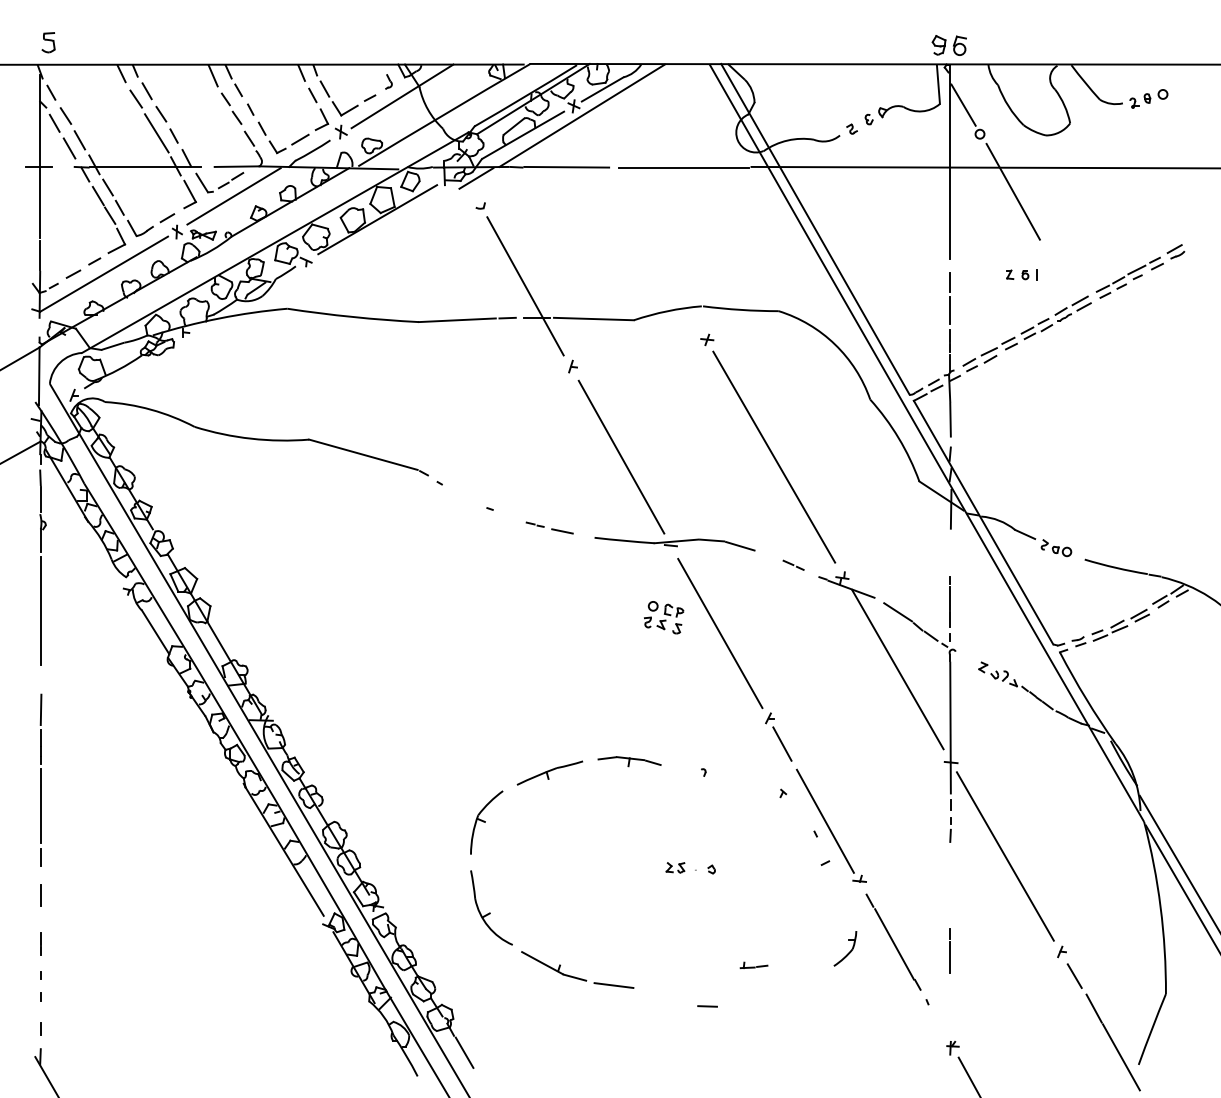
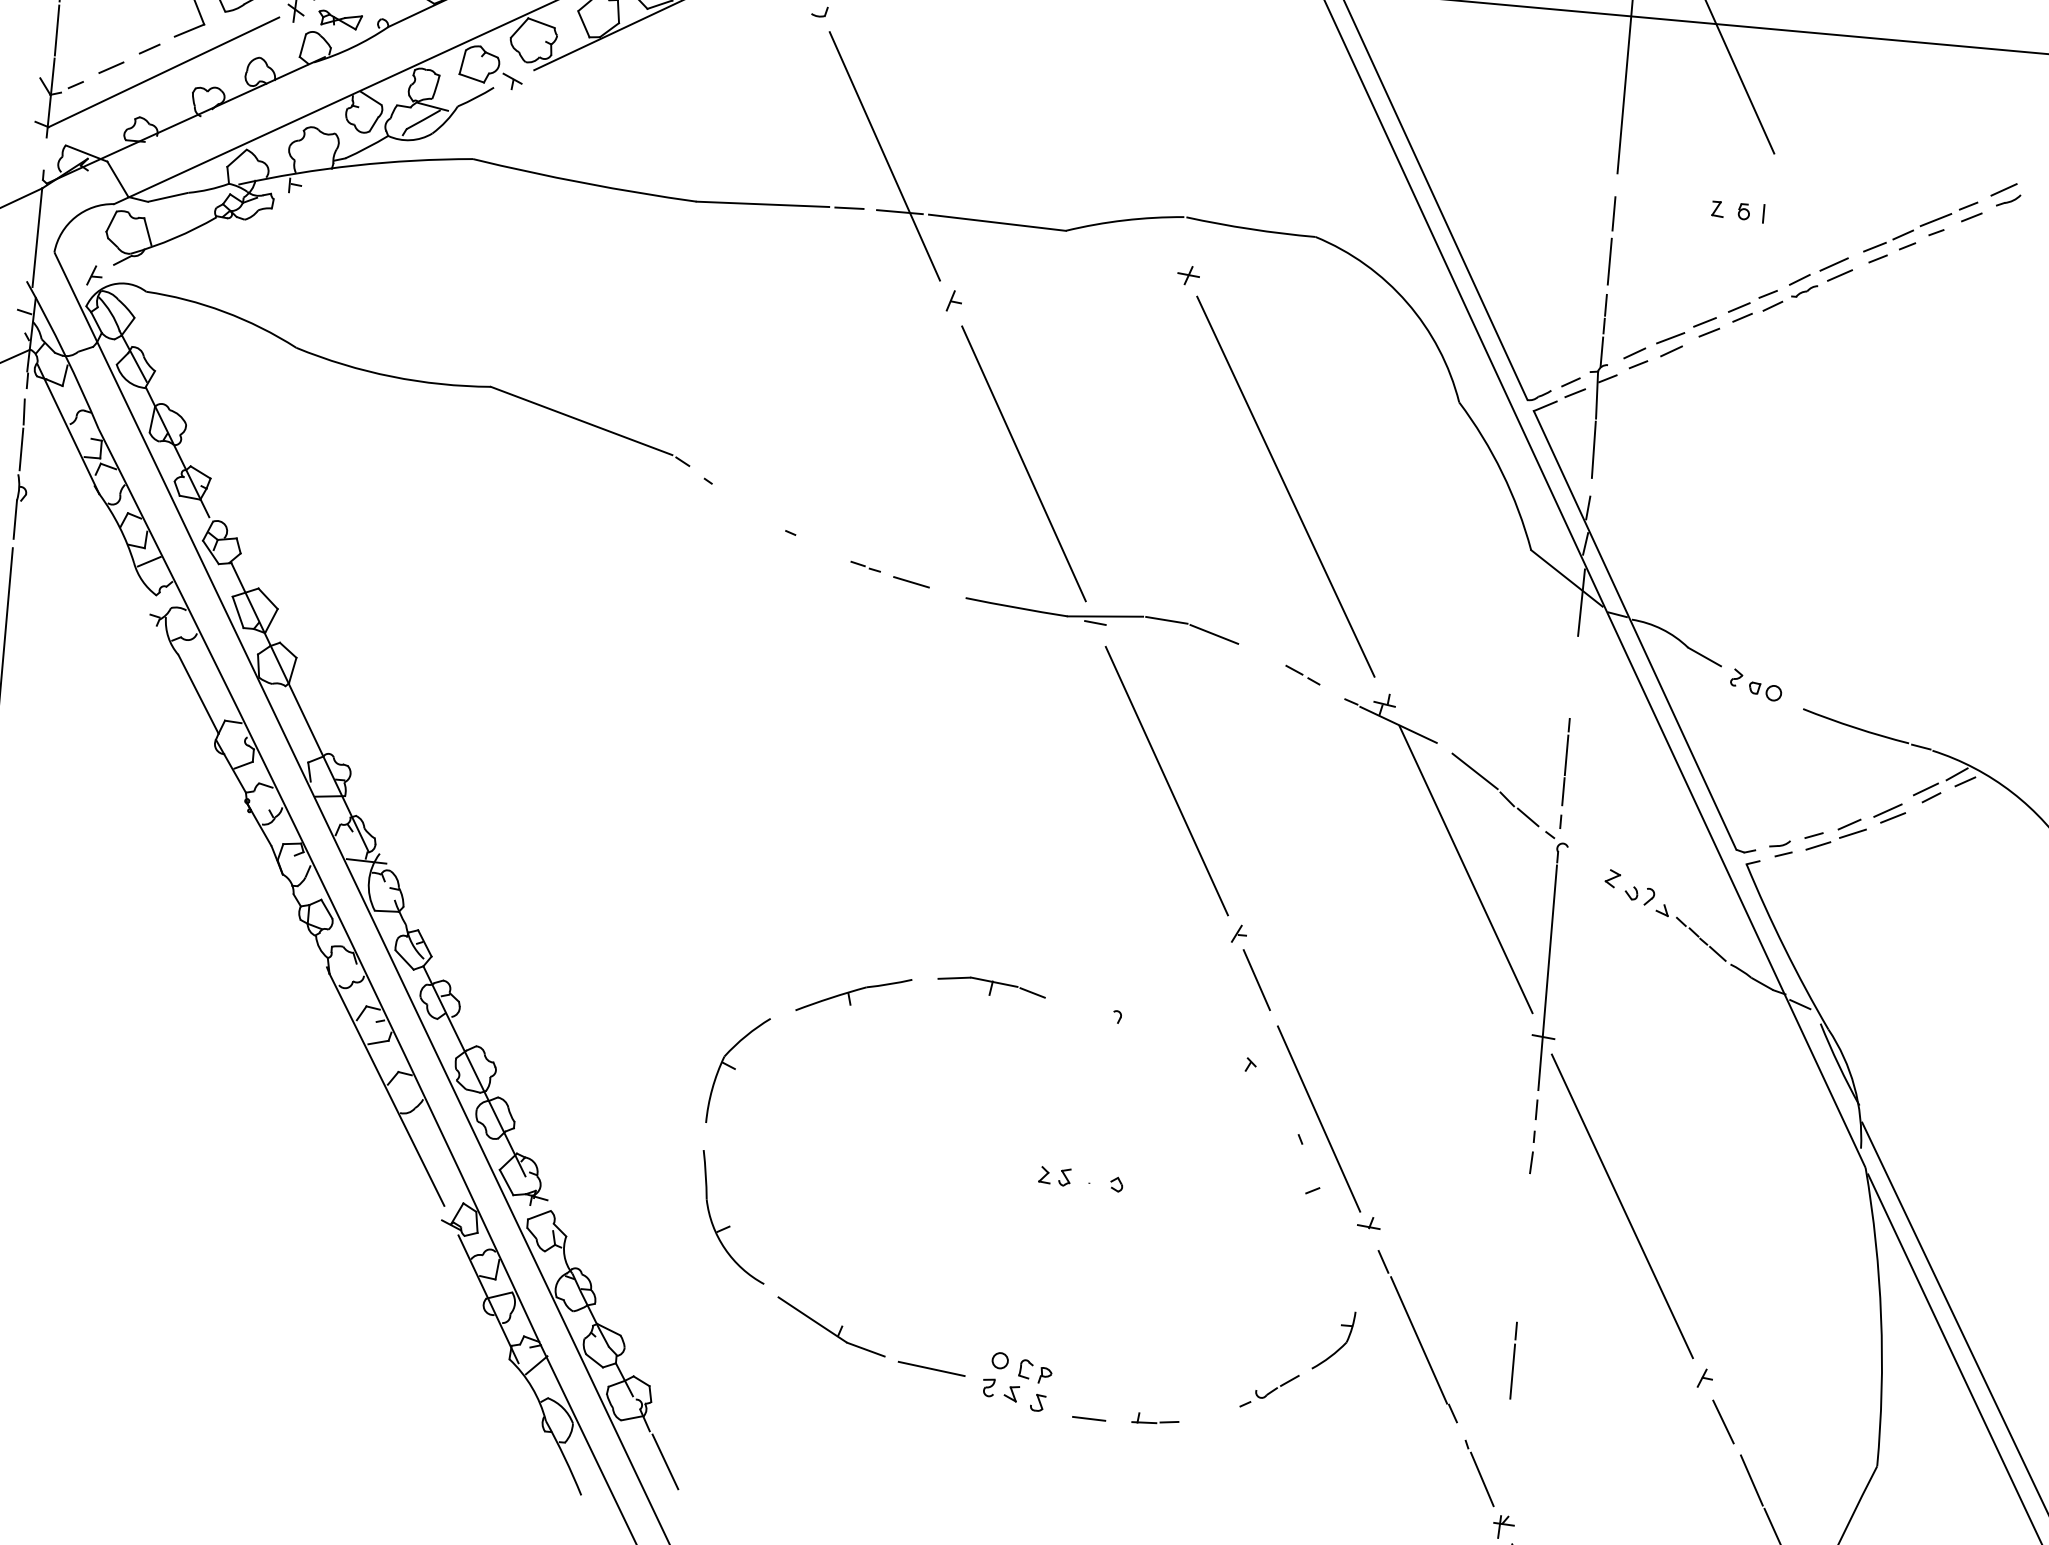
part: (664, 617) -> (1017, 1381), moved
part: (753, 965) -> (1154, 1419), moved
part: (810, 981) -> (1269, 1391), added
line: (938, 1021) -> (1482, 1479), added

